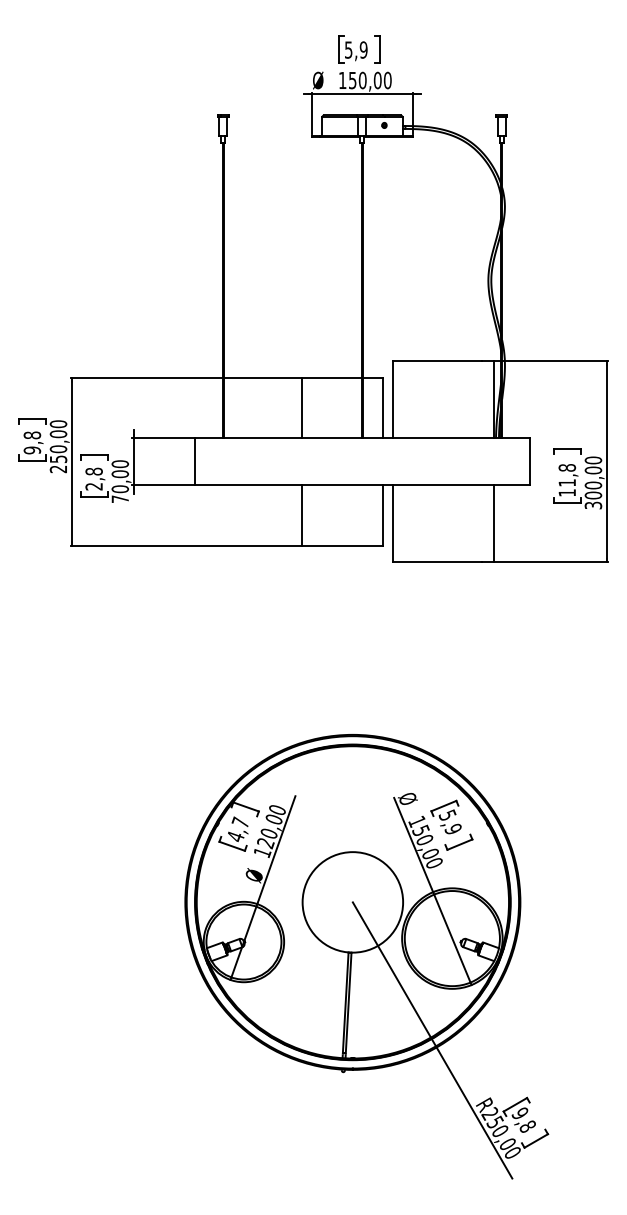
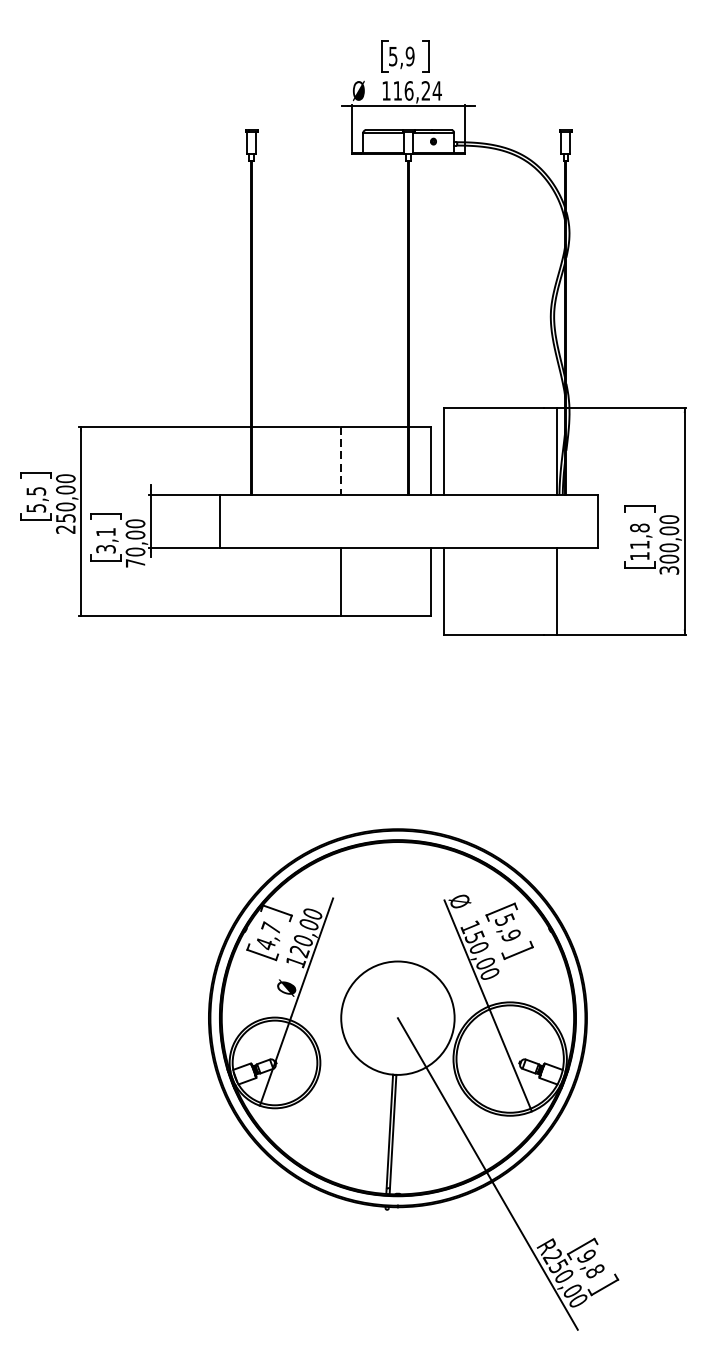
text: (370, 80) -> (417, 90), 150,00 -> 116,24
line: (302, 408) -> (341, 460), solid -> dashed
text: (32, 442) -> (36, 499), 9,8 -> 5,5
text: (93, 478) -> (105, 539), 2,8 -> 3,1

